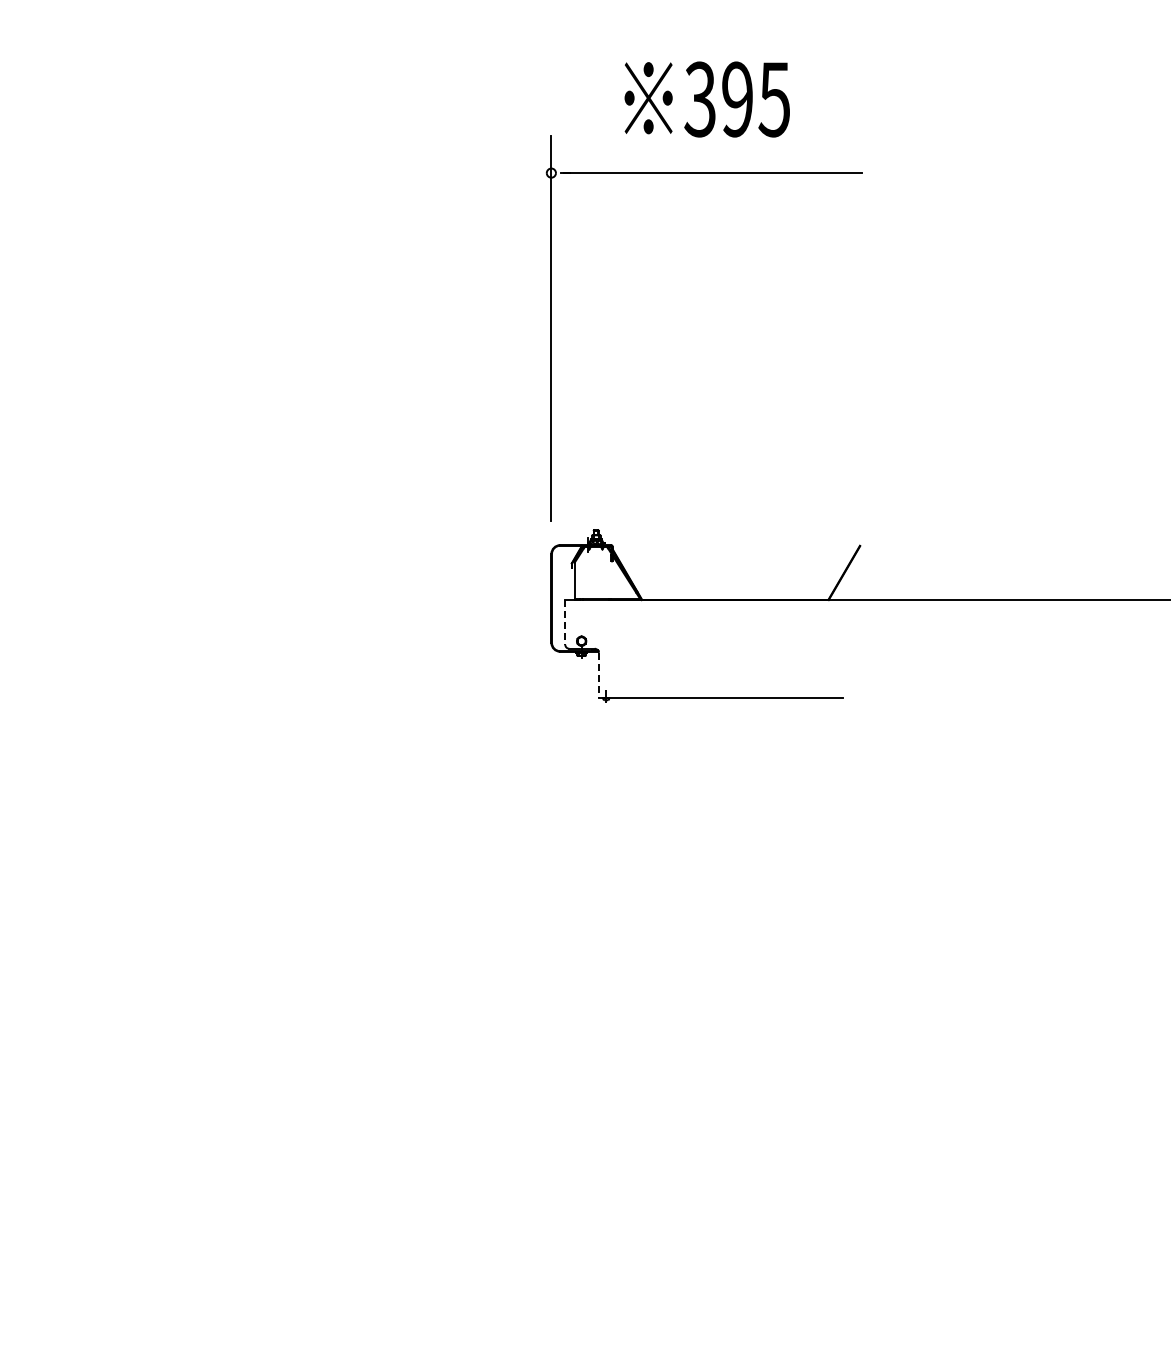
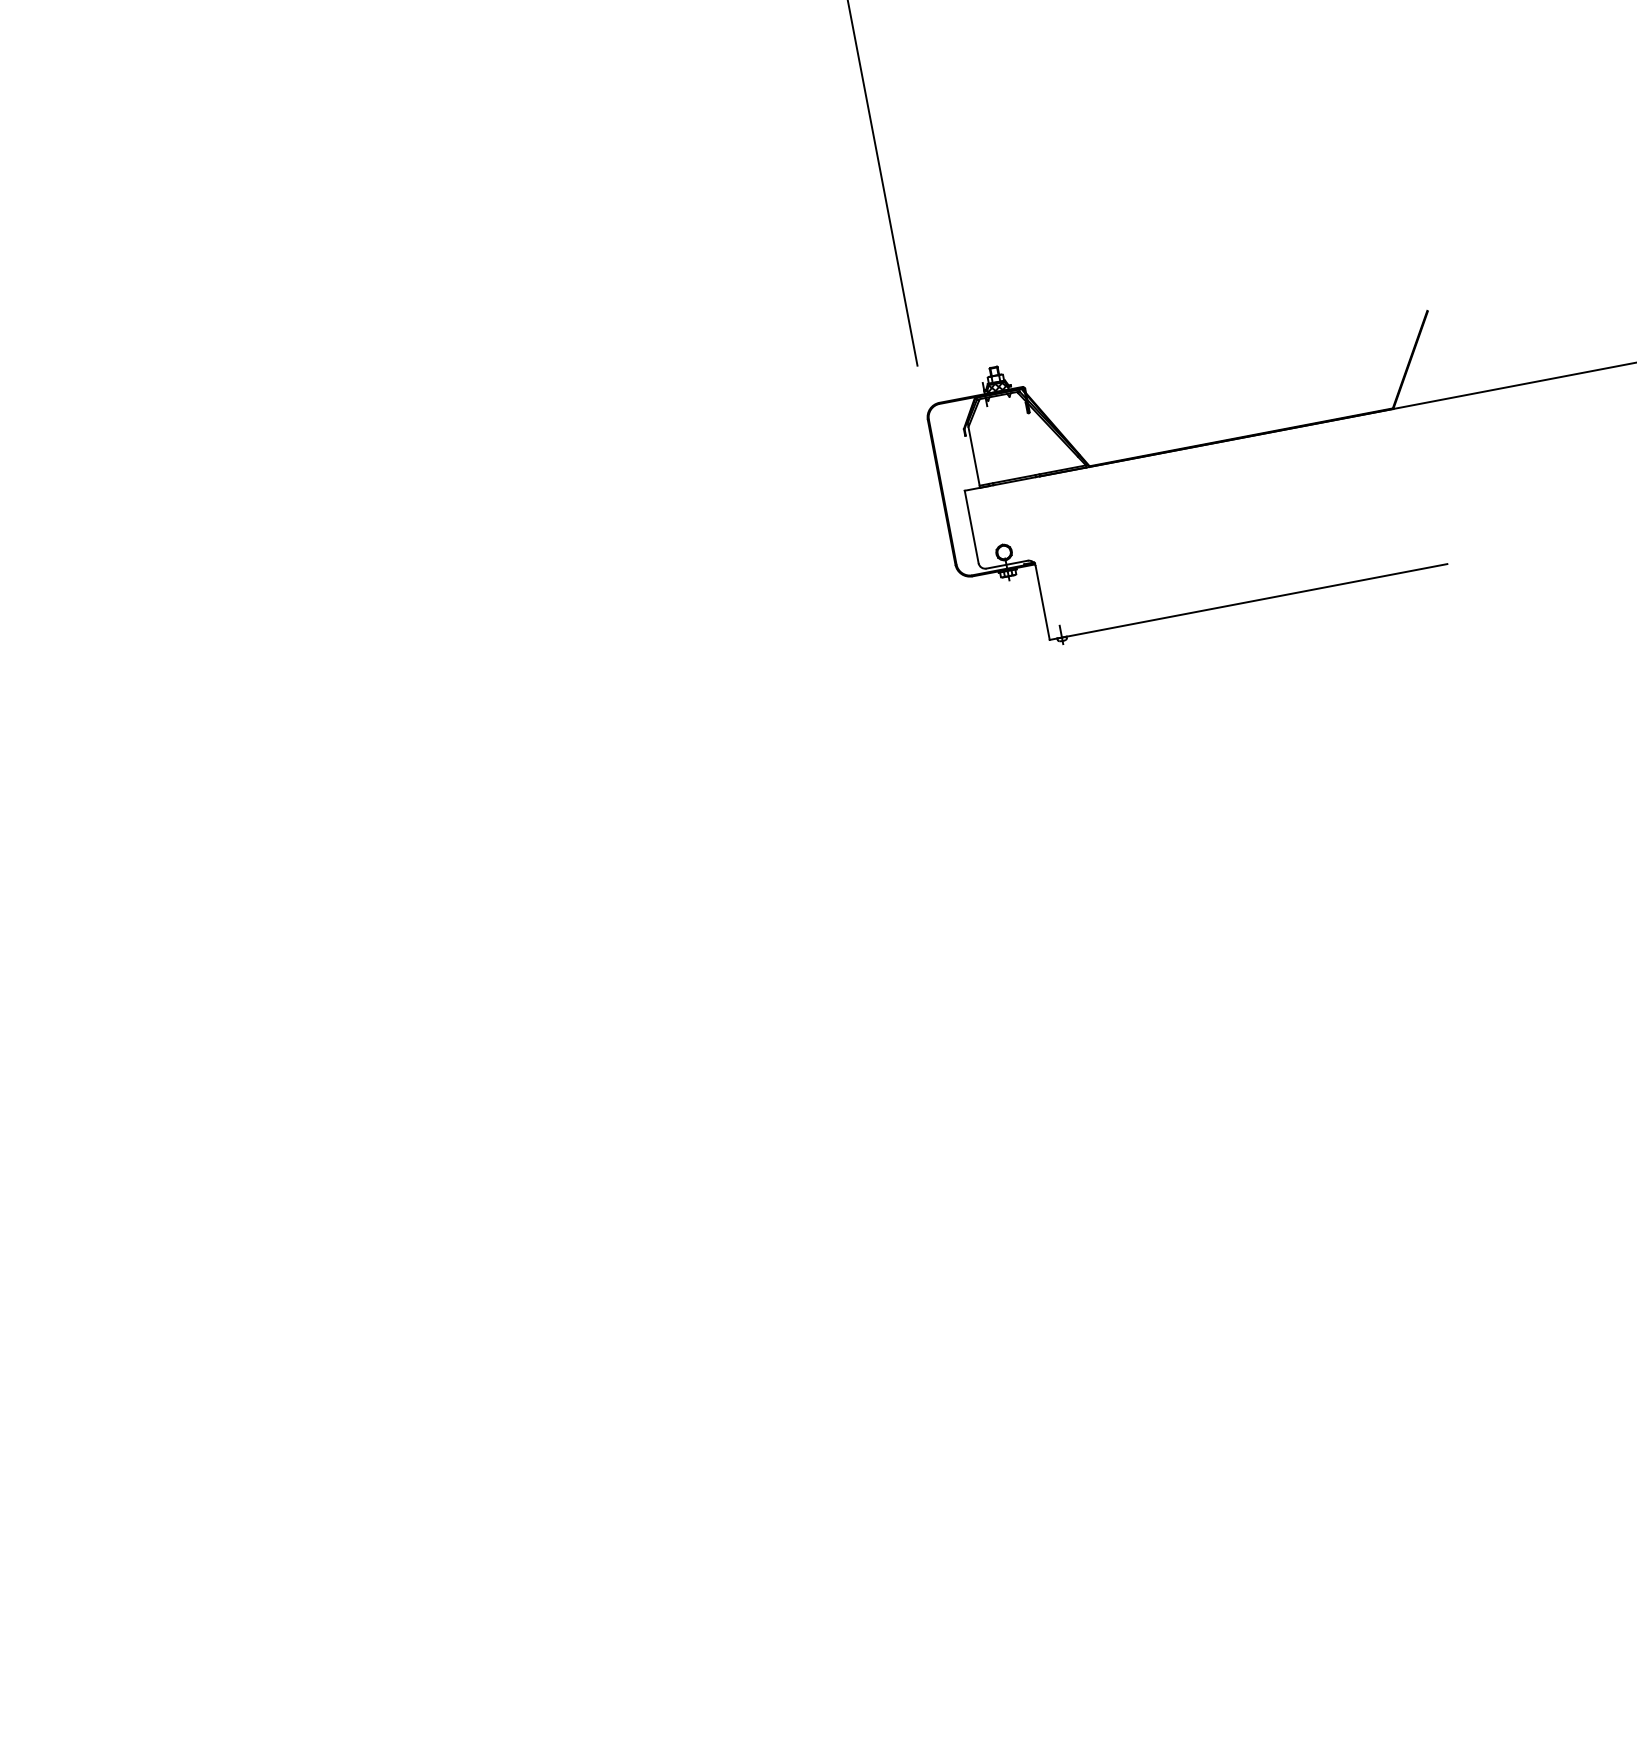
line: (565, 622) -> (972, 527), dashed -> solid
line: (598, 675) -> (1042, 603), dashed -> solid

